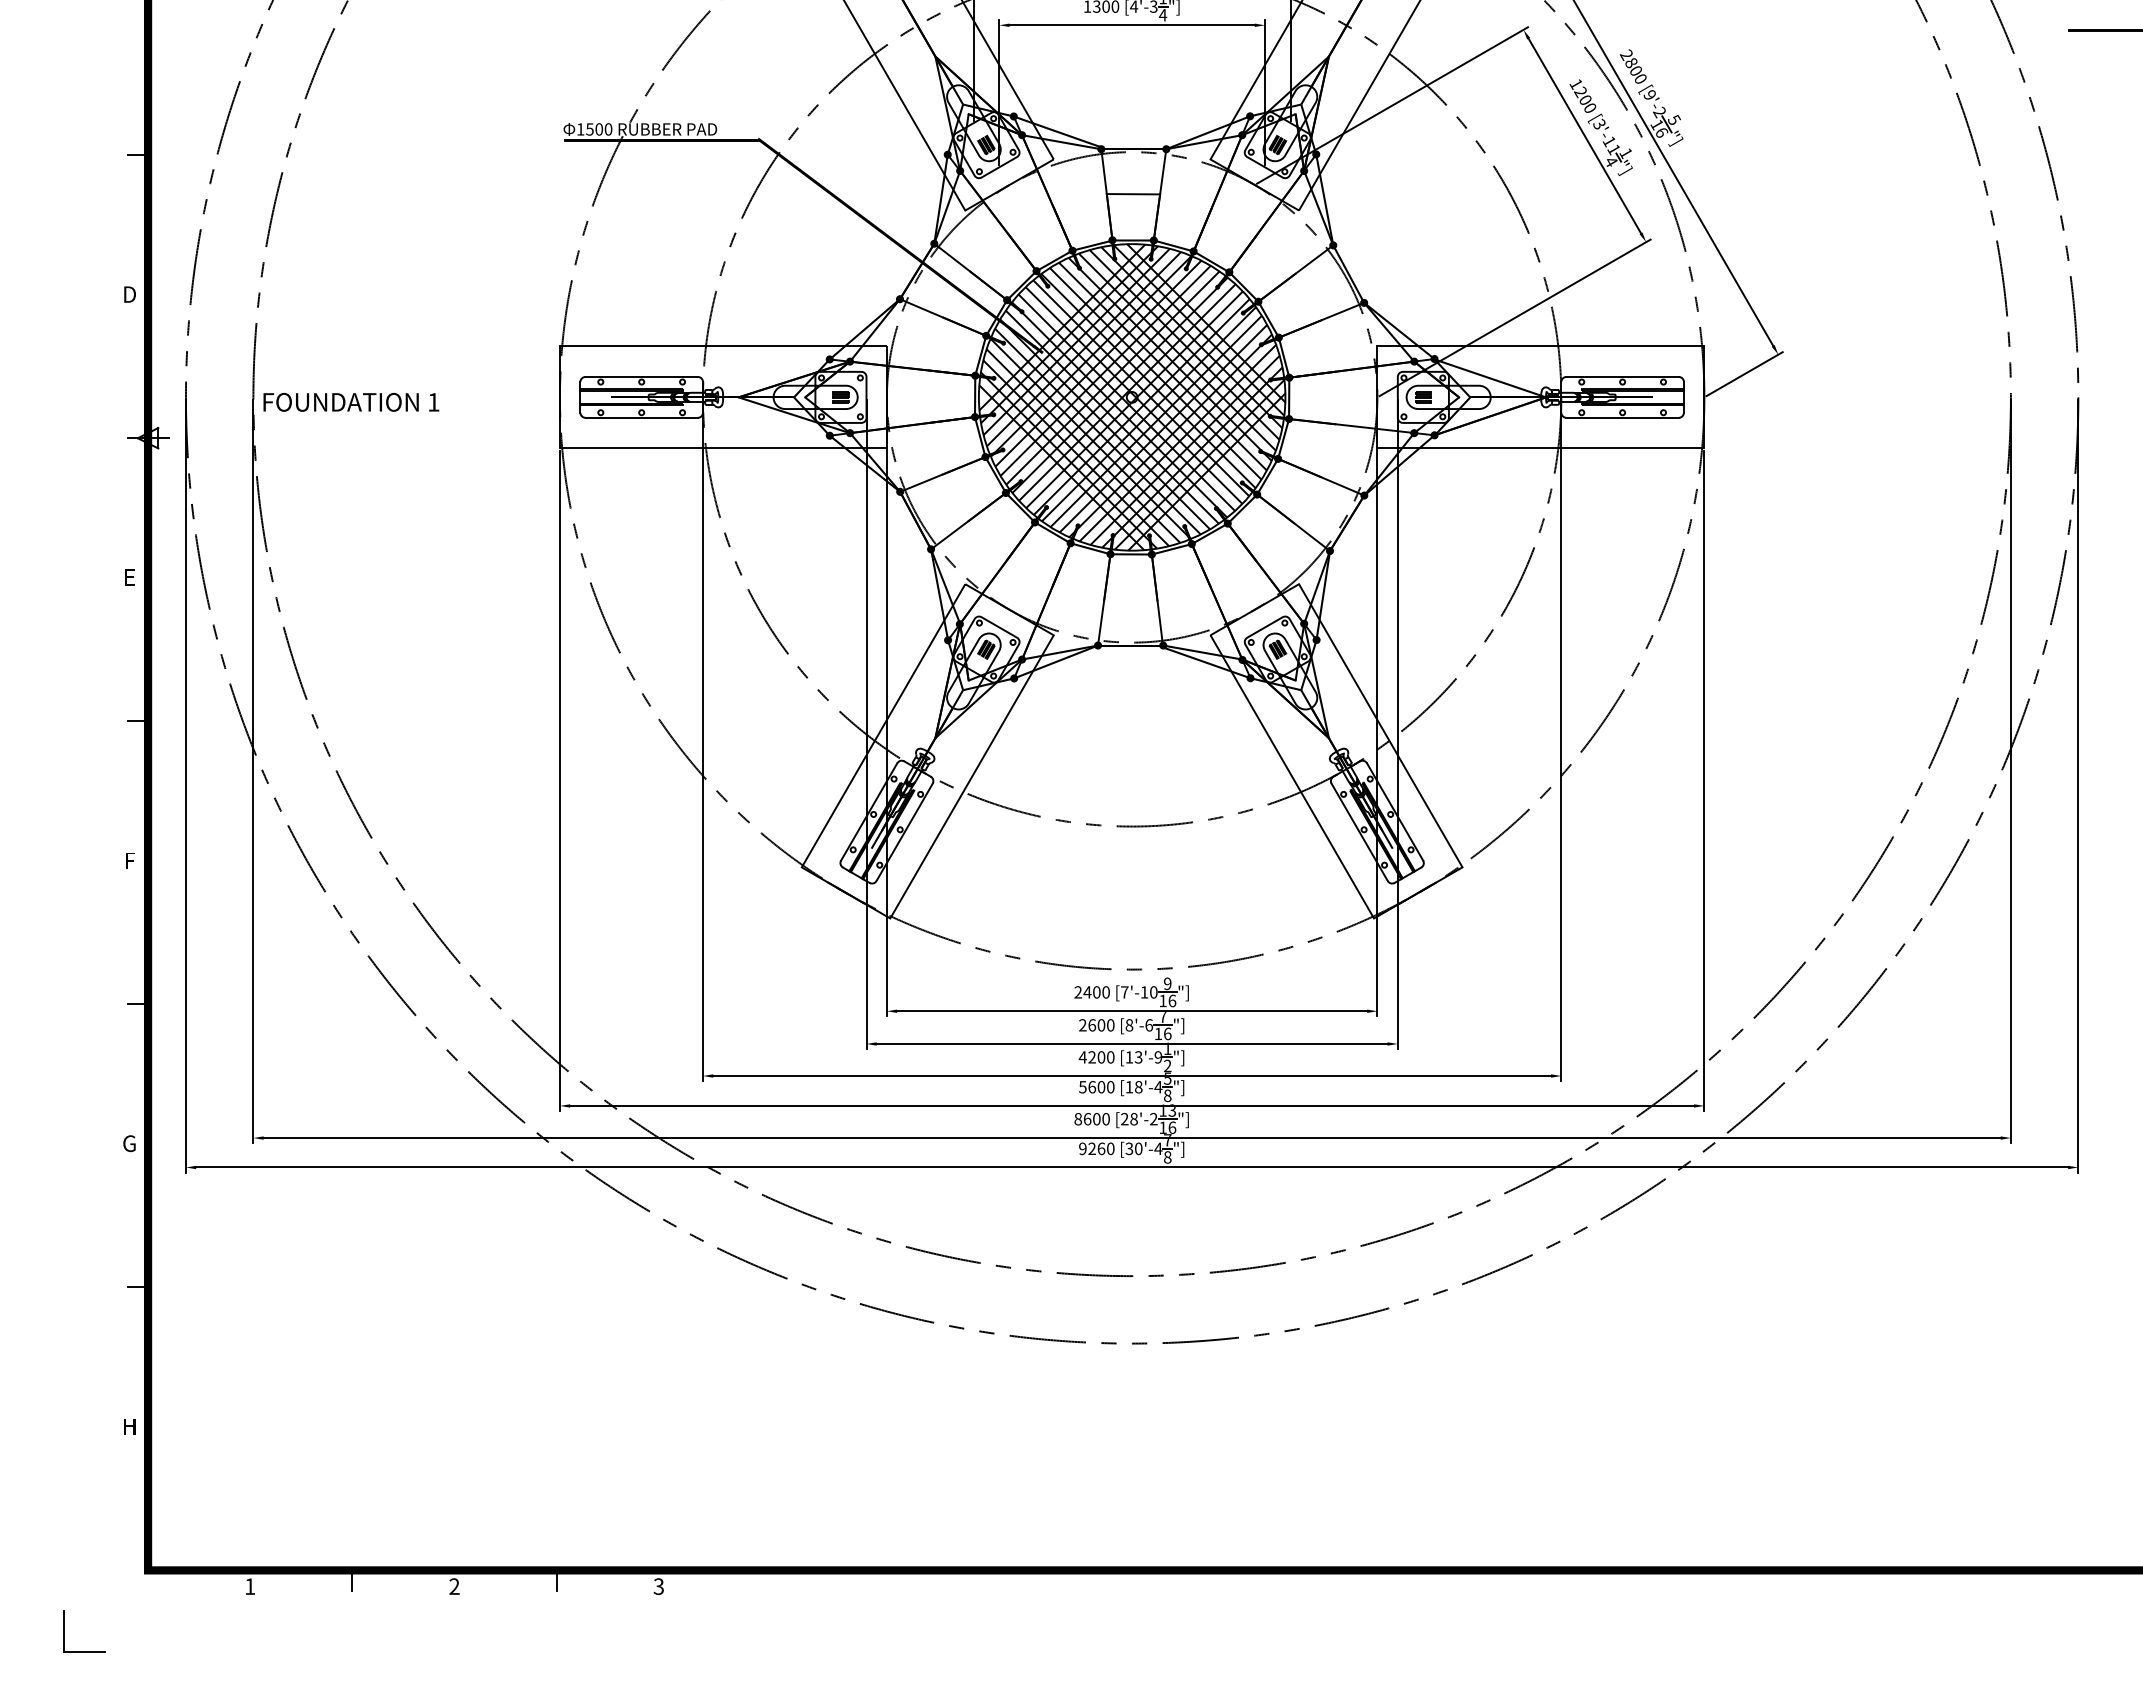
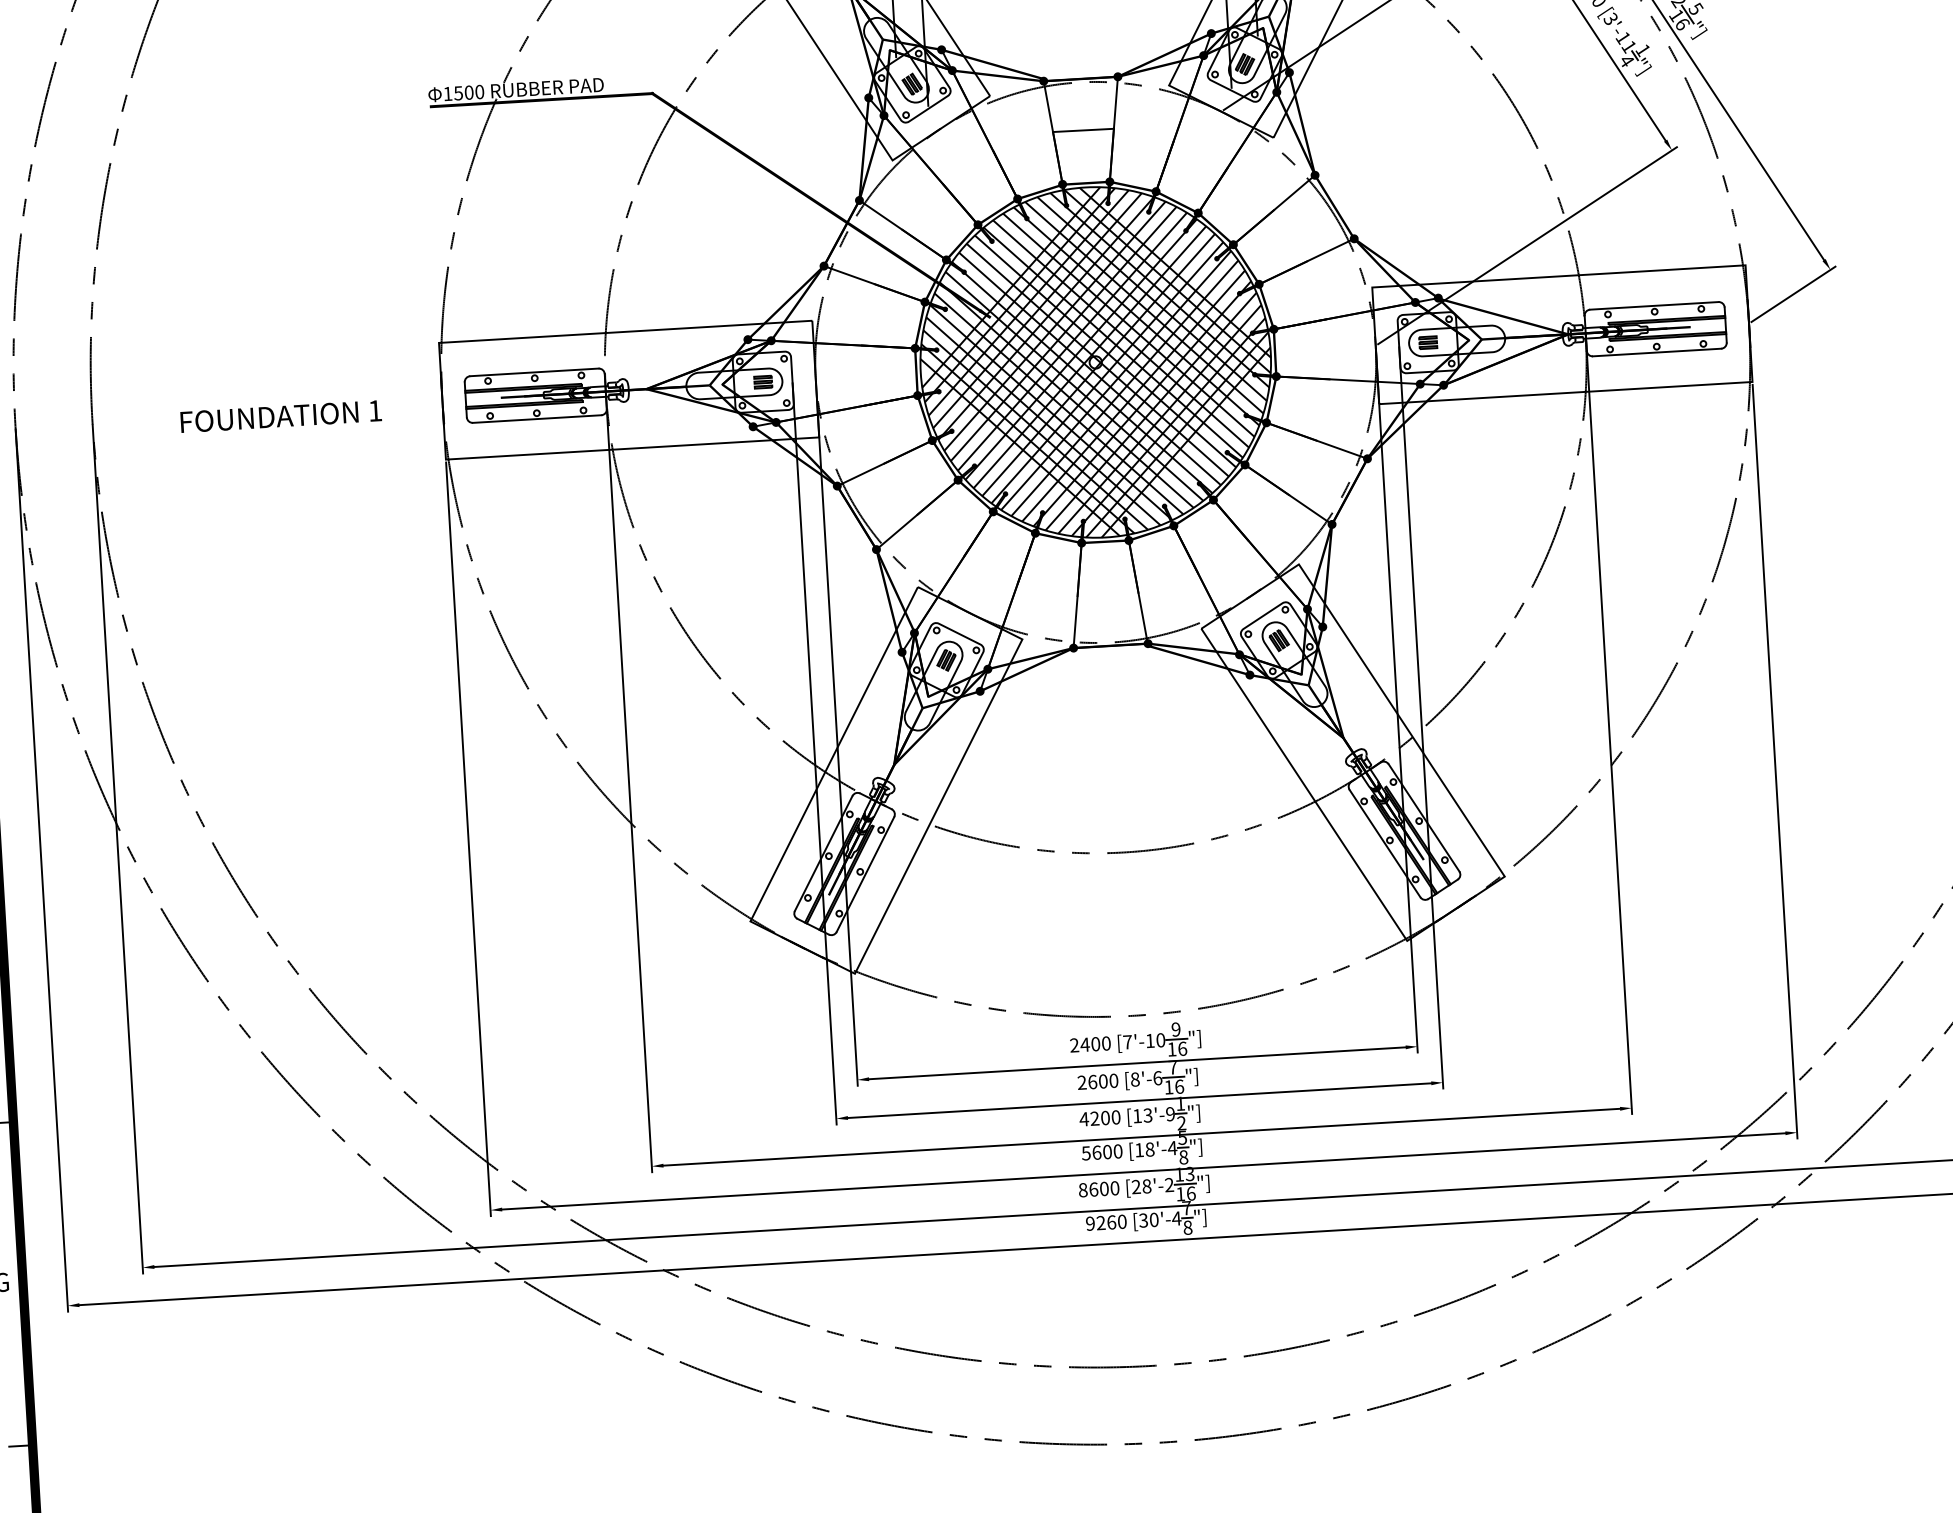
text: (351, 402) -> (281, 416), moved

